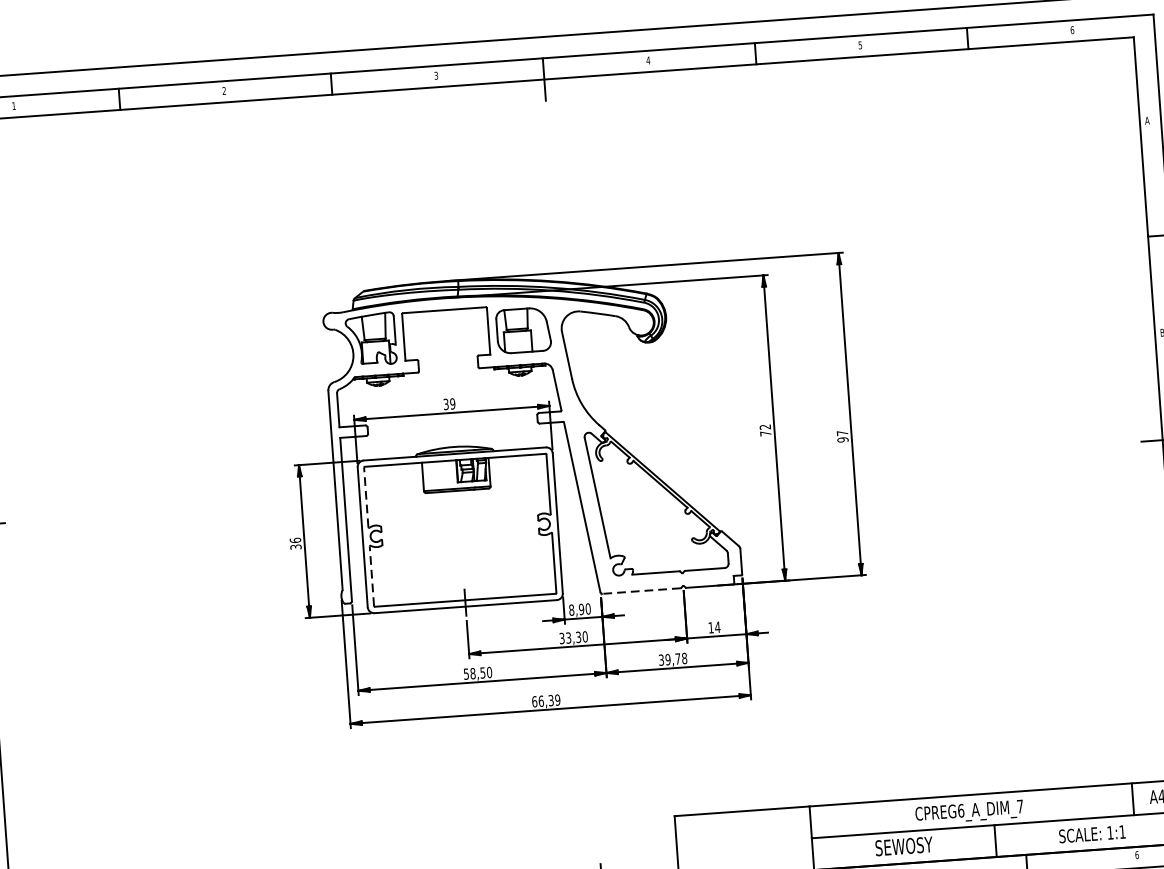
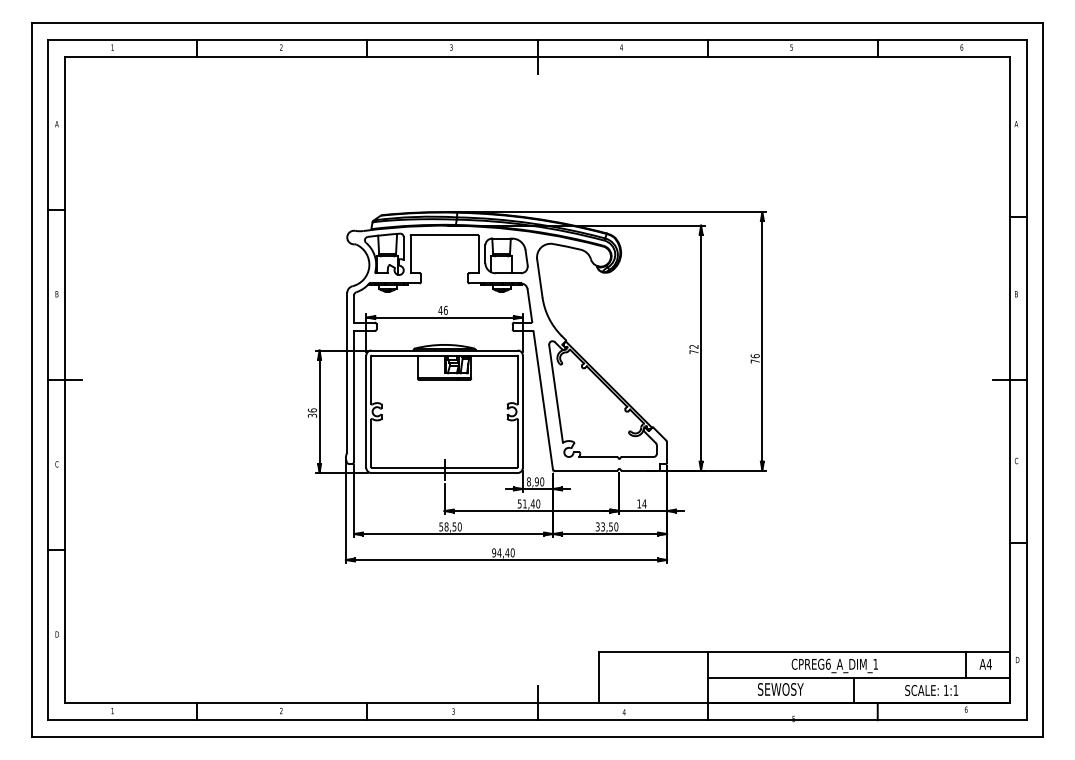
text: (448, 403) -> (442, 309), 39 -> 46
text: (841, 436) -> (754, 358), 97 -> 76
line: (366, 497) -> (371, 380), dashed -> solid
line: (372, 576) -> (371, 443), dashed -> solid
line: (641, 590) -> (585, 470), dashed -> solid
text: (570, 637) -> (526, 503), 33,30 -> 51,40
text: (676, 658) -> (609, 526), 39,78 -> 33,50
text: (546, 700) -> (503, 552), 66,39 -> 94,40
text: (1019, 806) -> (875, 664), CPREG6_A_DIM_7 -> CPREG6_A_DIM_1

